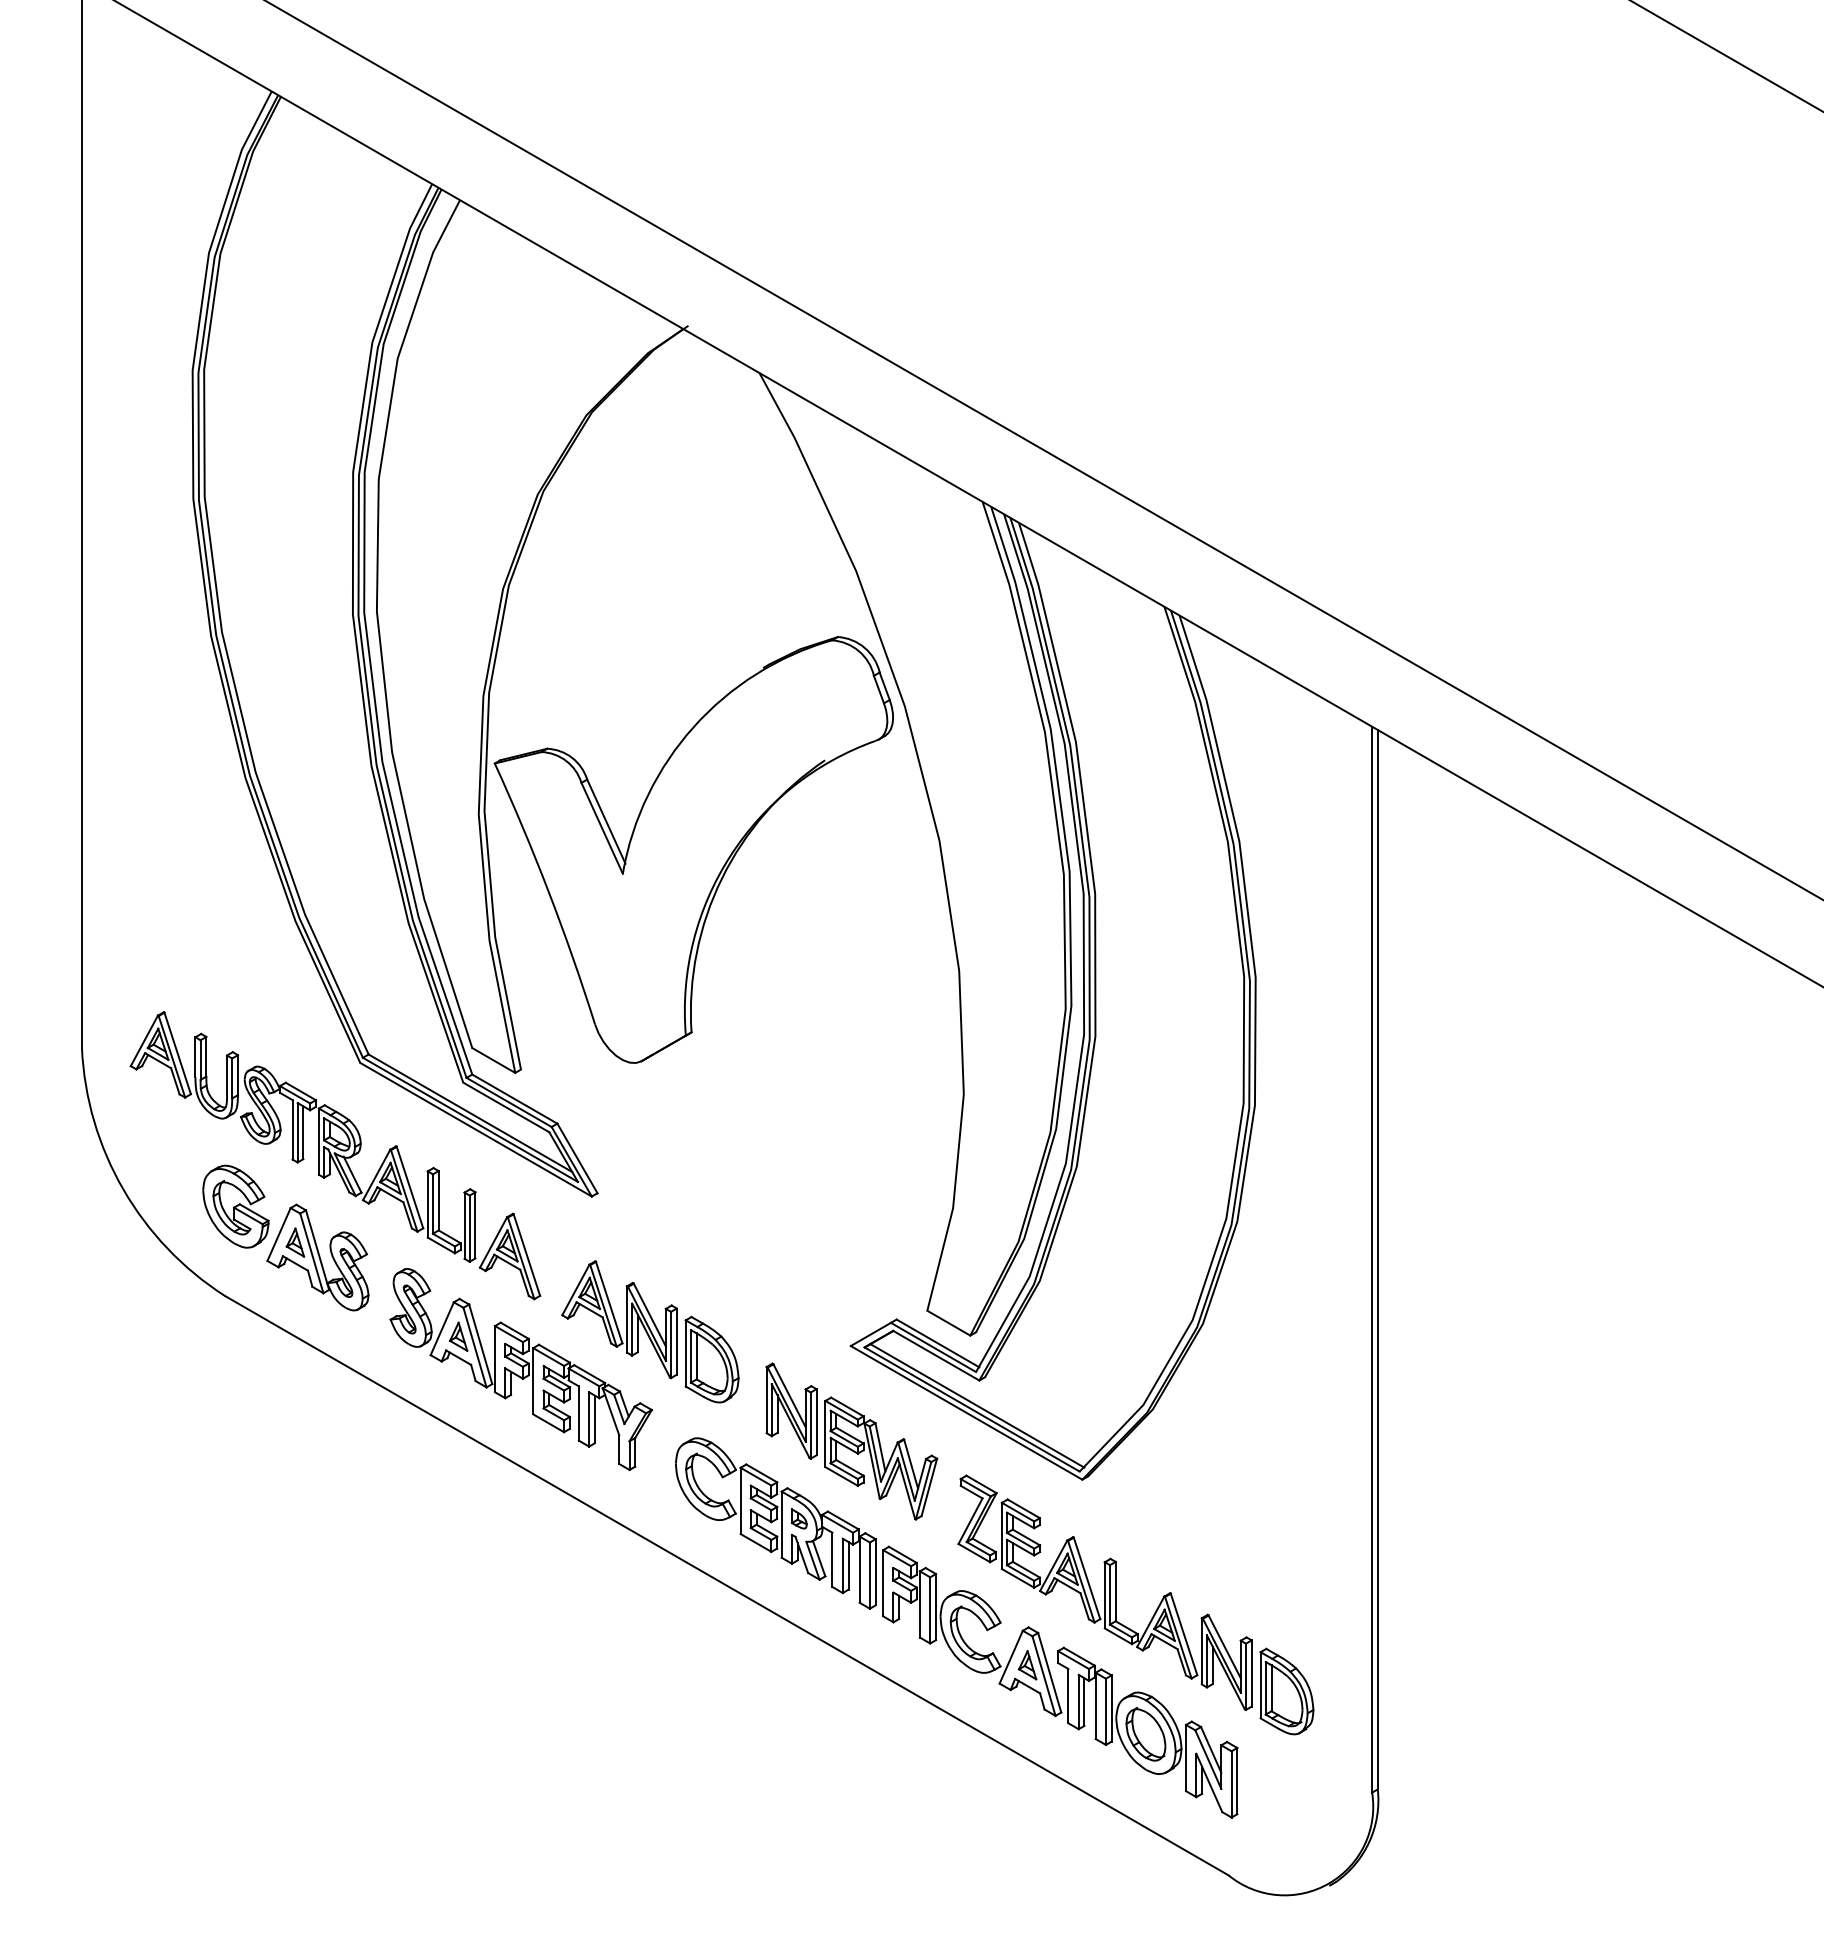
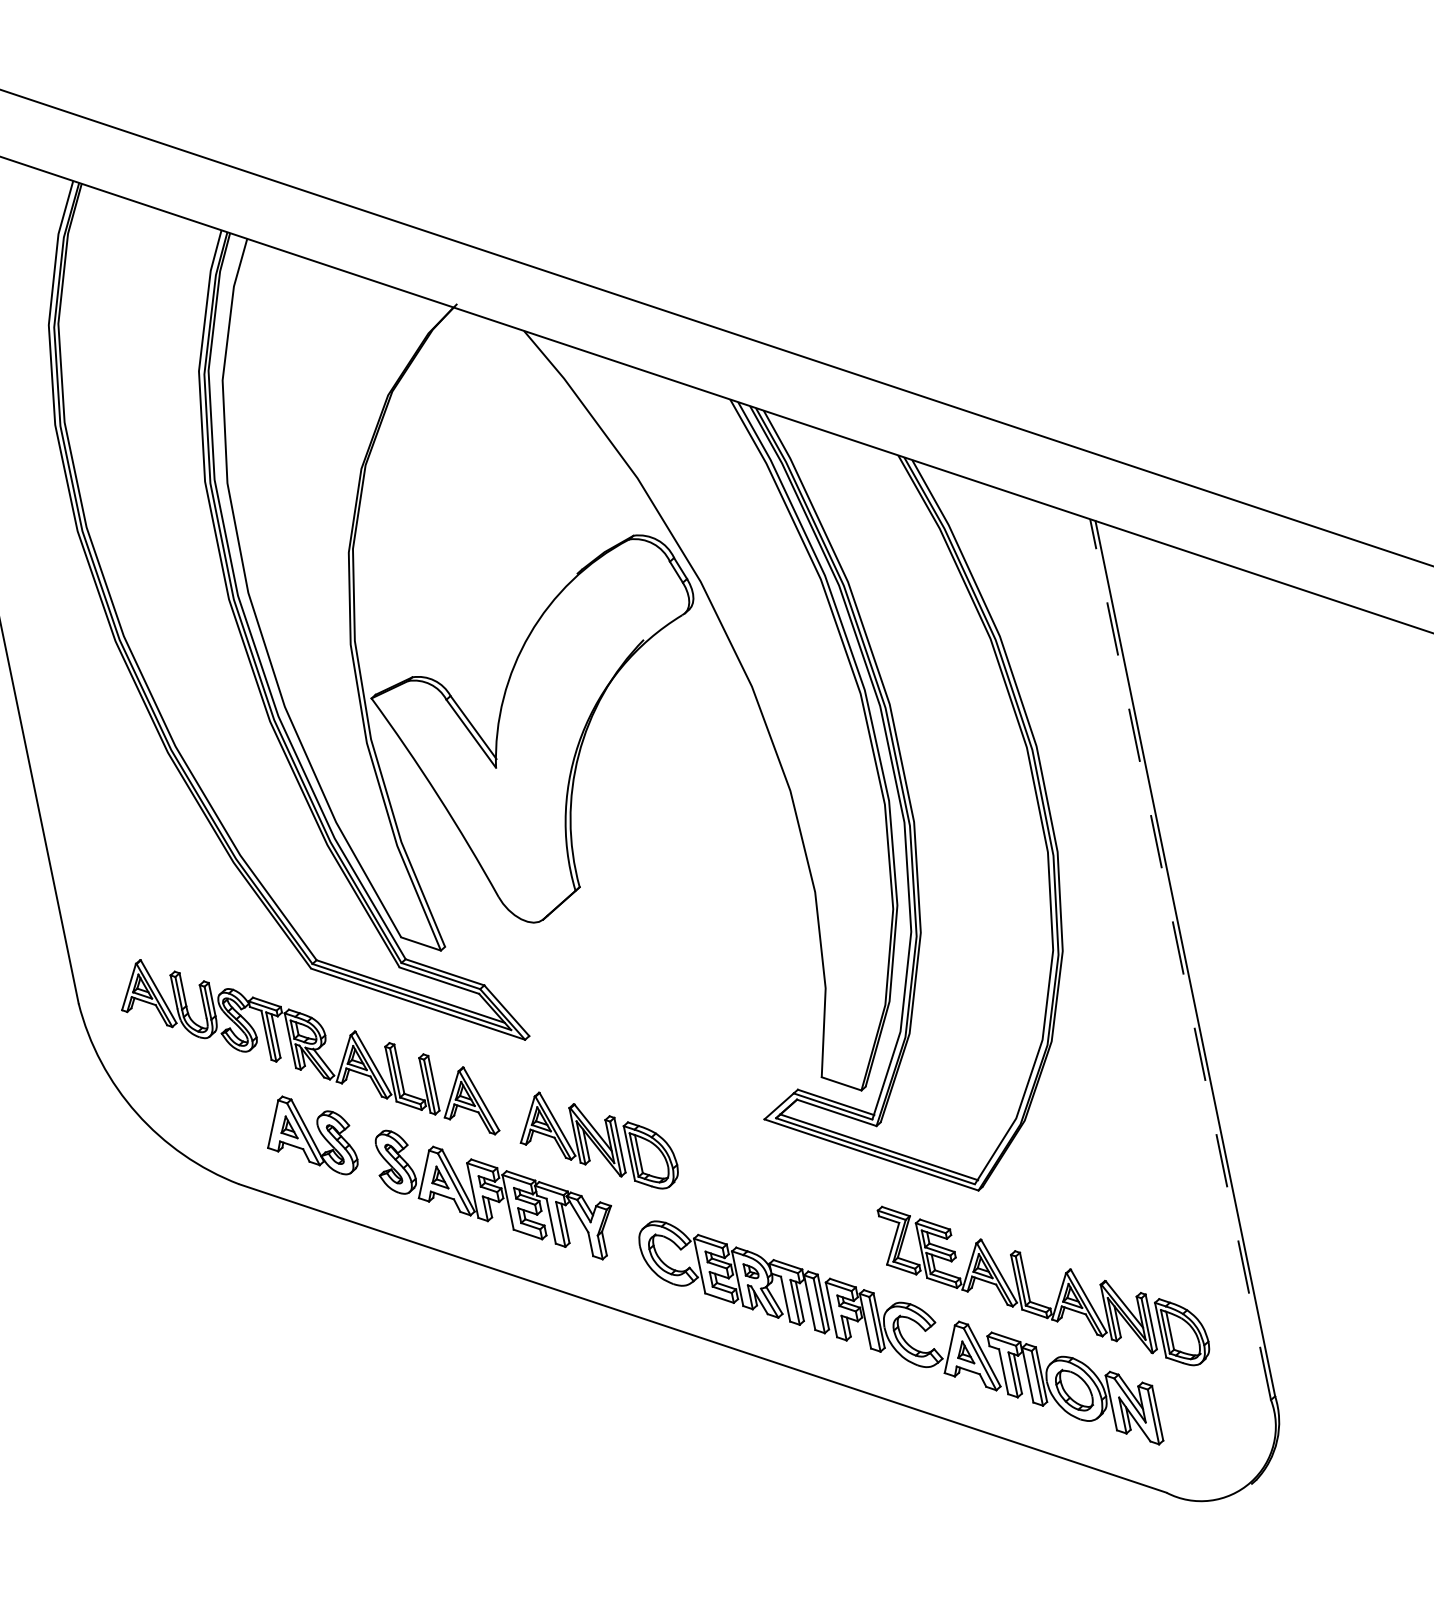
part: (235, 1206) -> (232, 1108), removed
line: (1372, 1259) -> (1180, 959), solid -> dashed
part: (851, 1441) -> (781, 1198), removed

